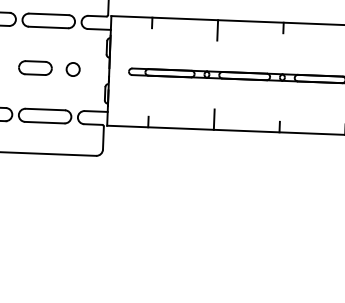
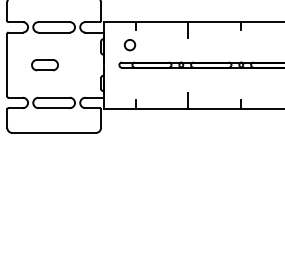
circle: (72, 69) -> (129, 45), moved

